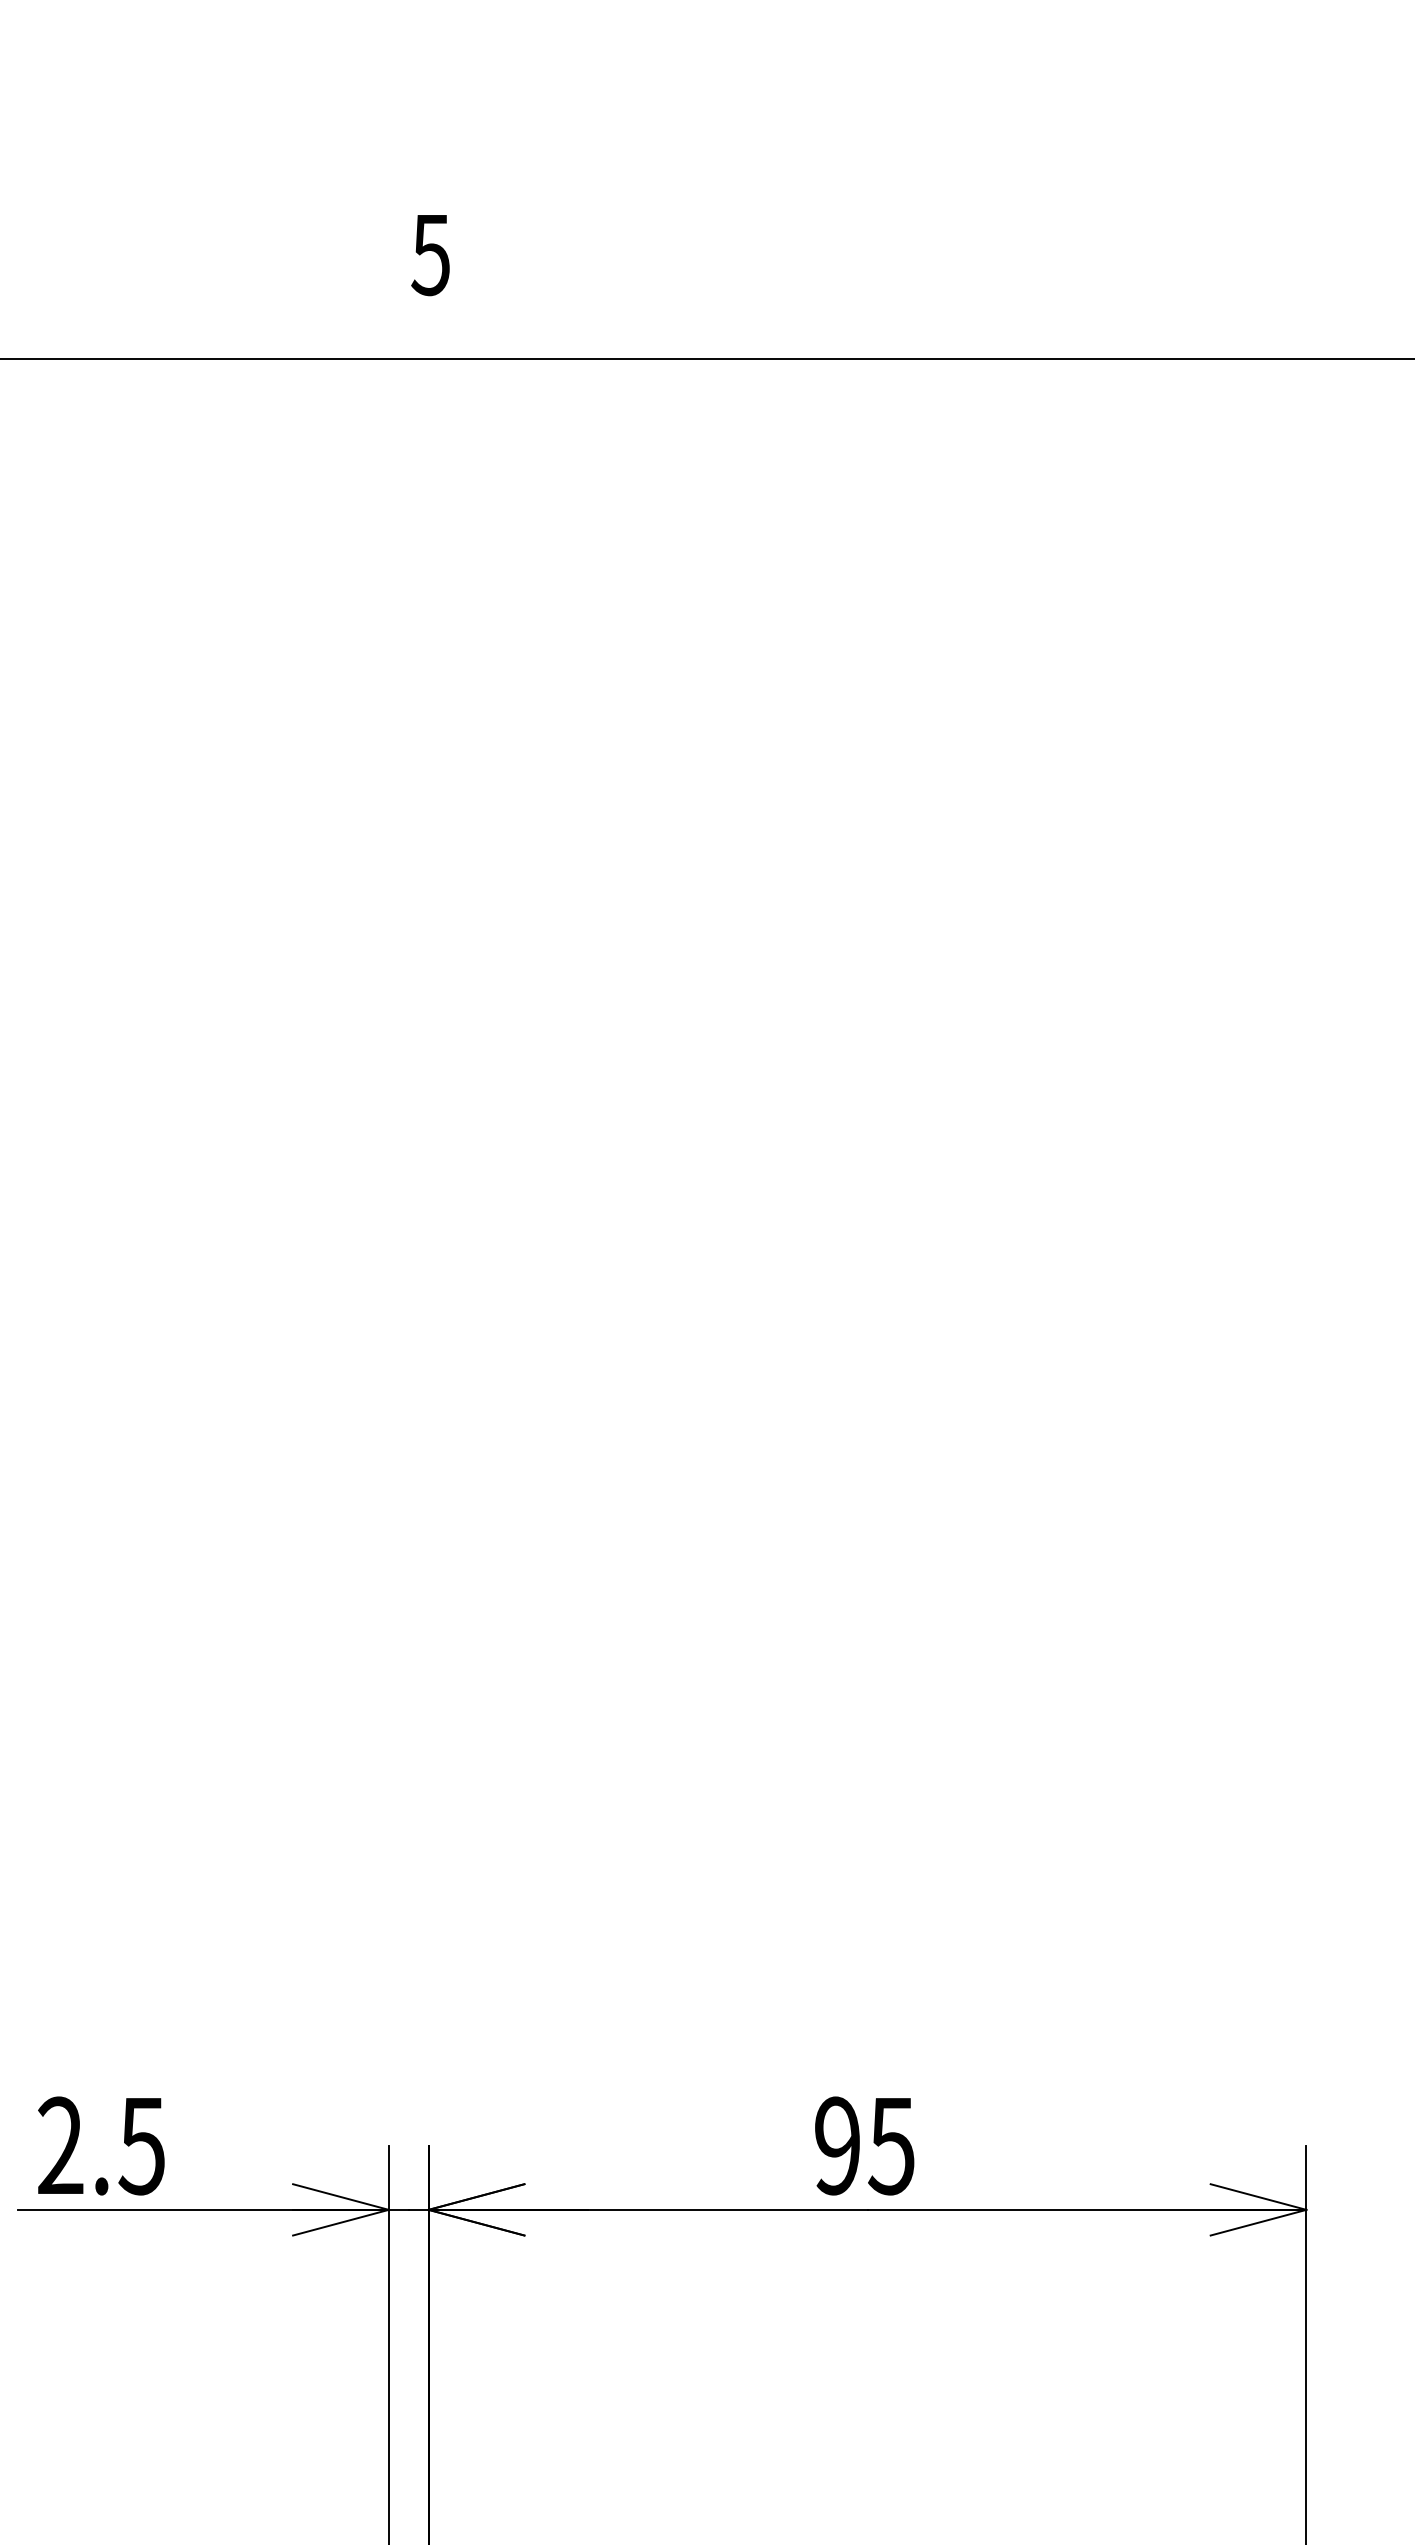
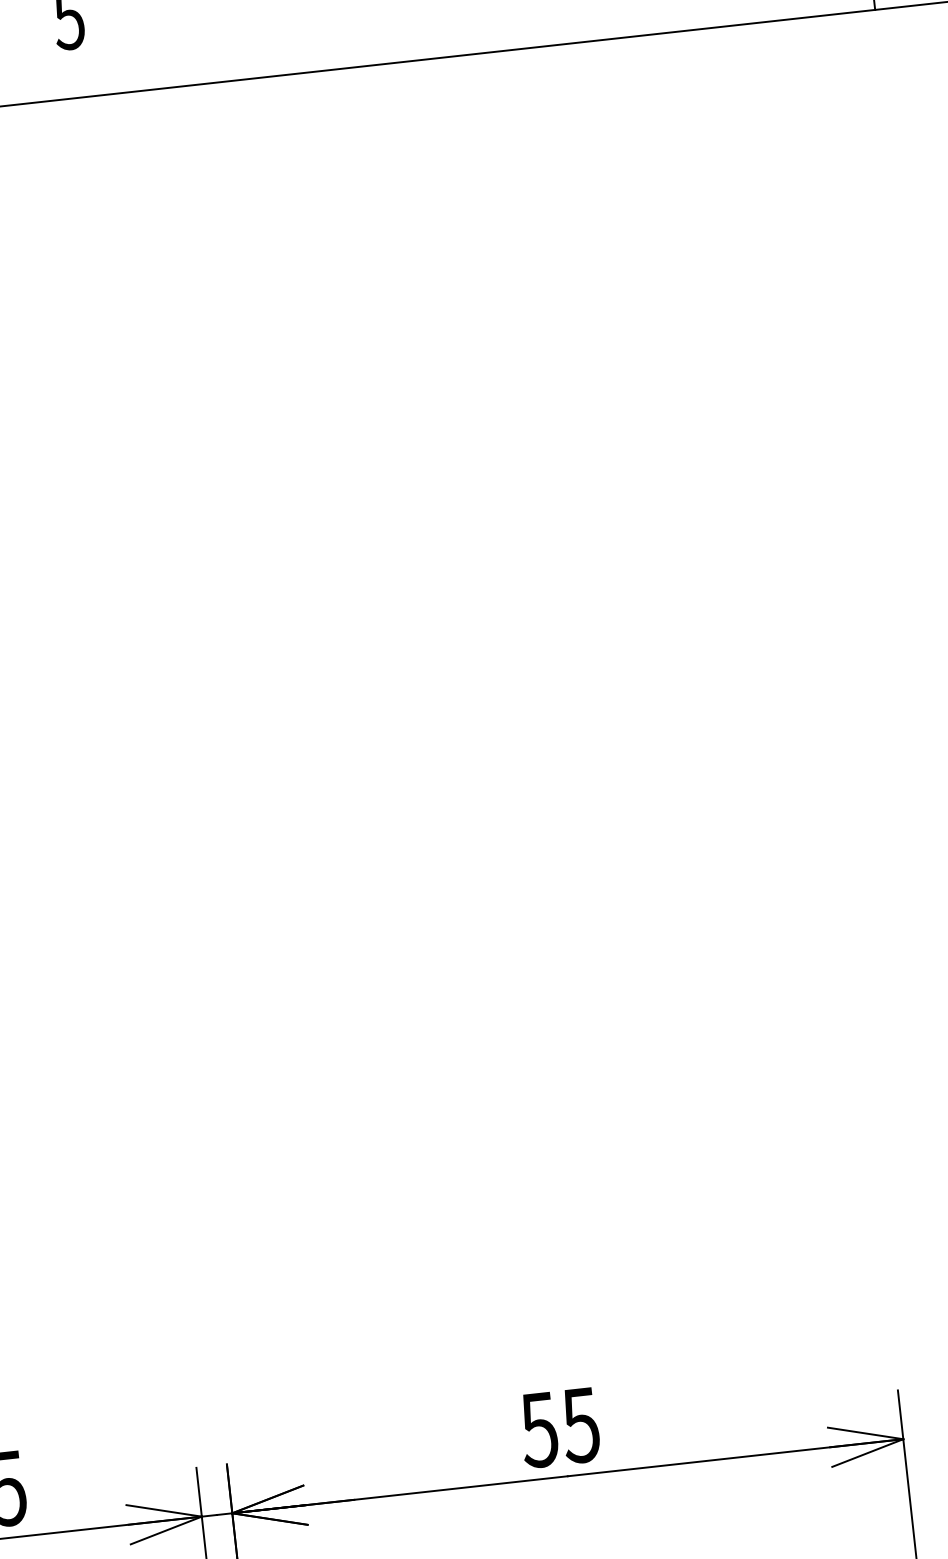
text: (836, 2145) -> (538, 1429), 95 -> 55

